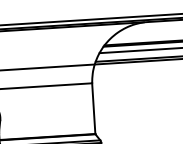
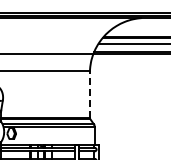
line: (93, 108) -> (89, 94), solid -> dashed

